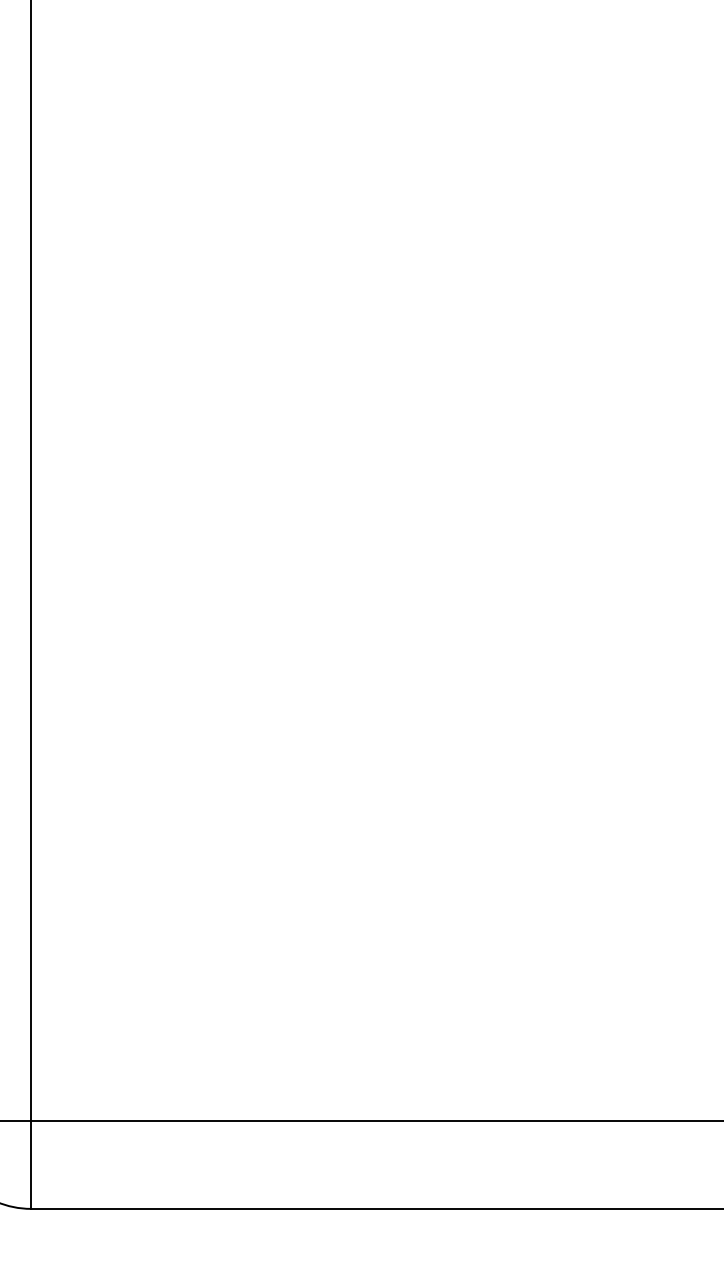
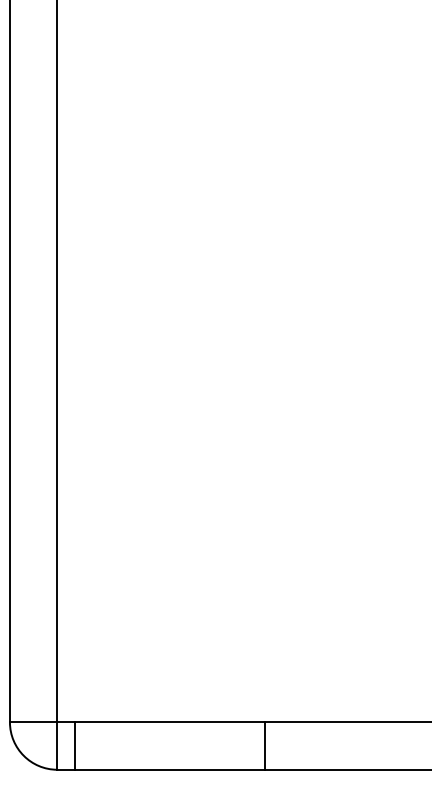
line: (64, 1163) -> (75, 745), added
line: (416, 1163) -> (264, 745), added

